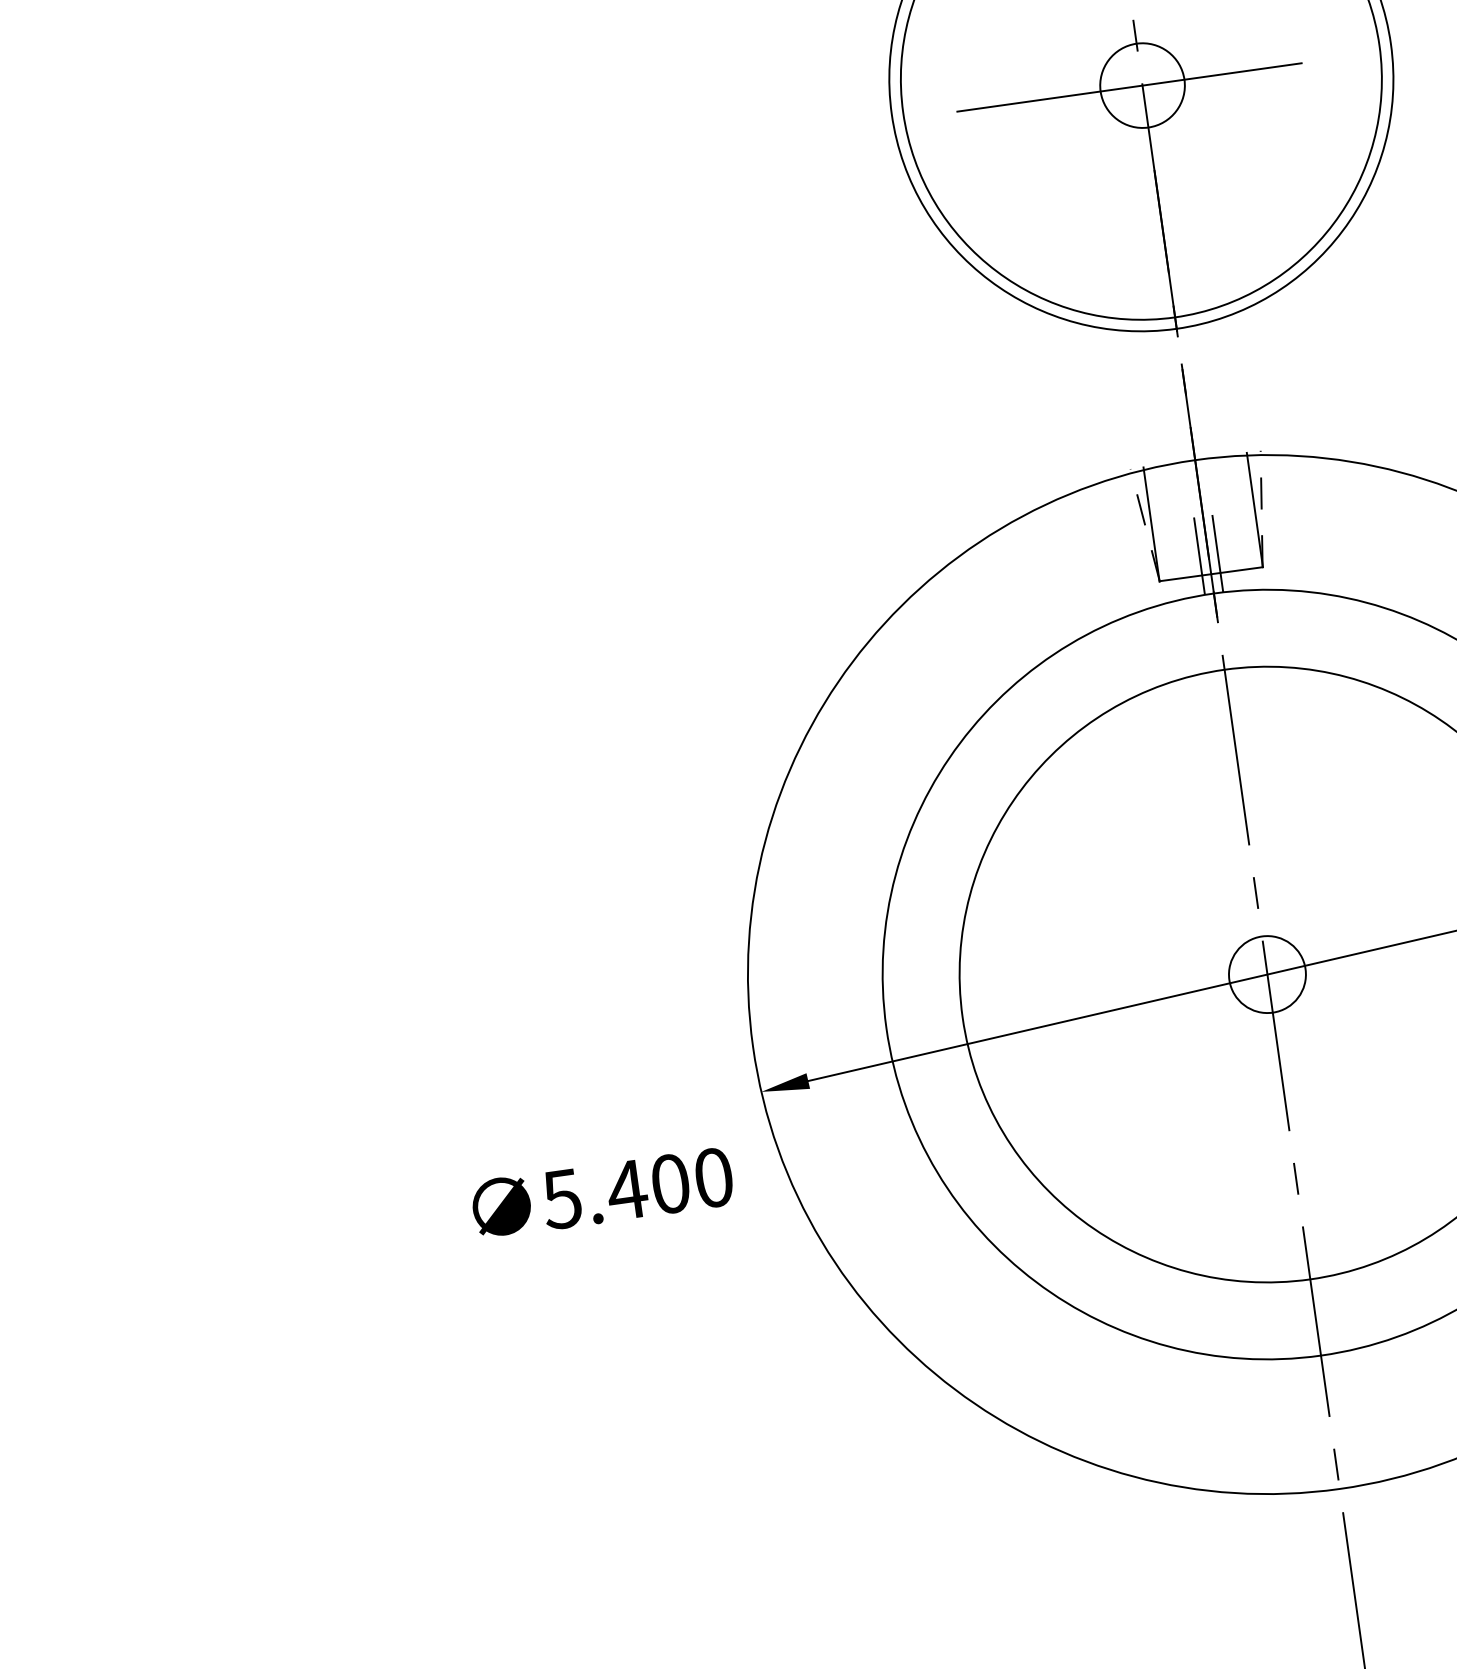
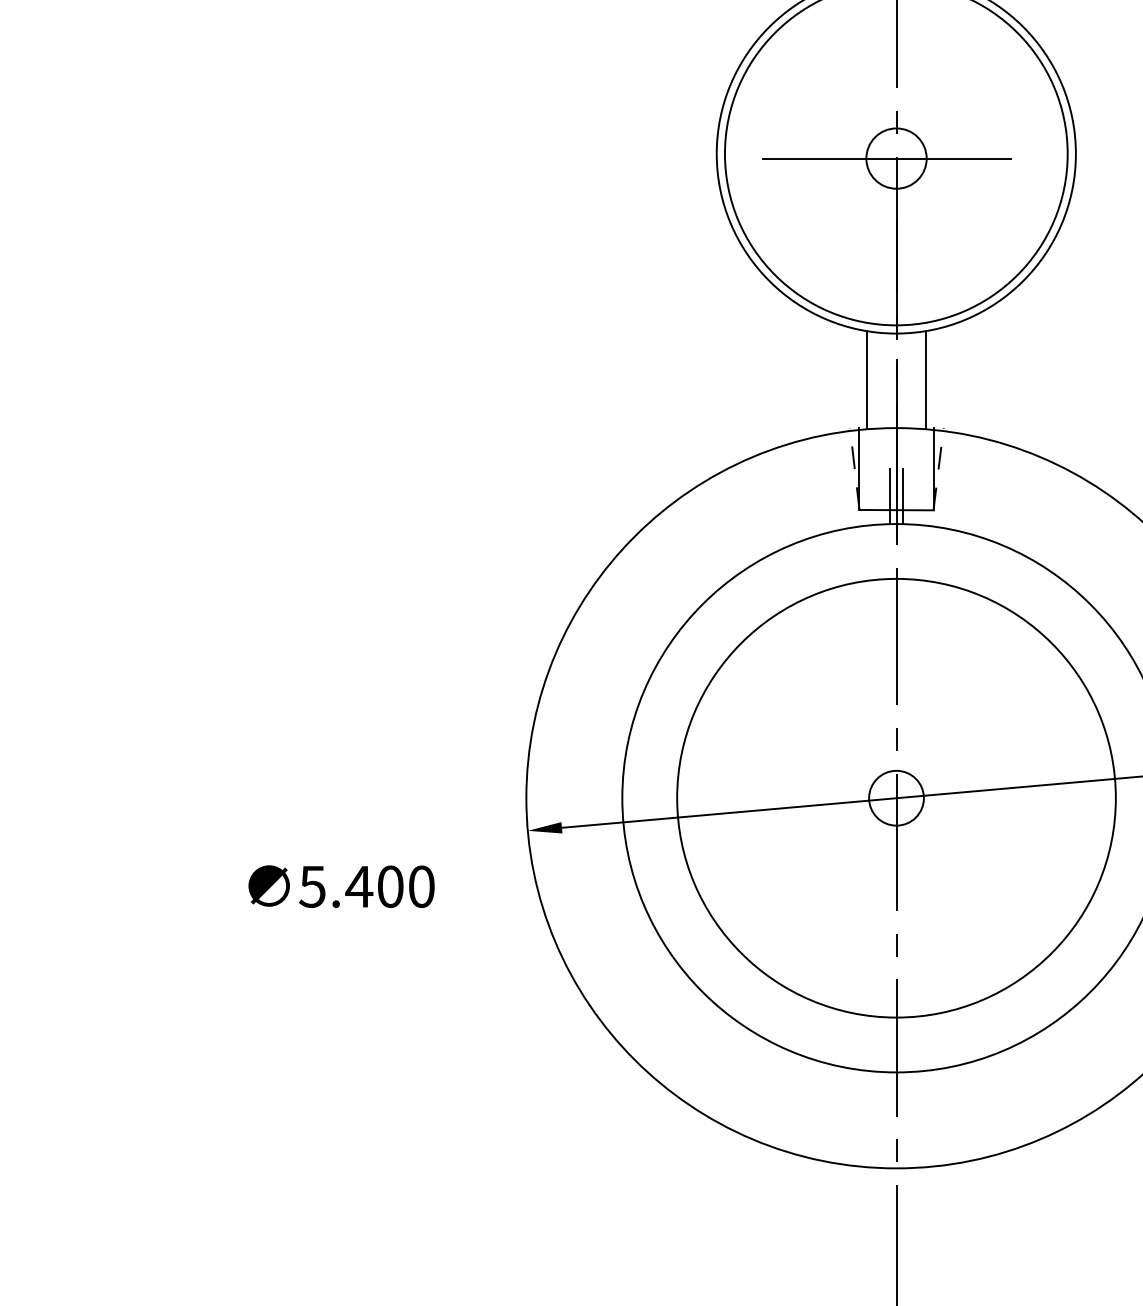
line: (1225, 386) -> (925, 379), added
line: (1145, 398) -> (867, 379), added
text: (602, 1193) -> (341, 886), moved

